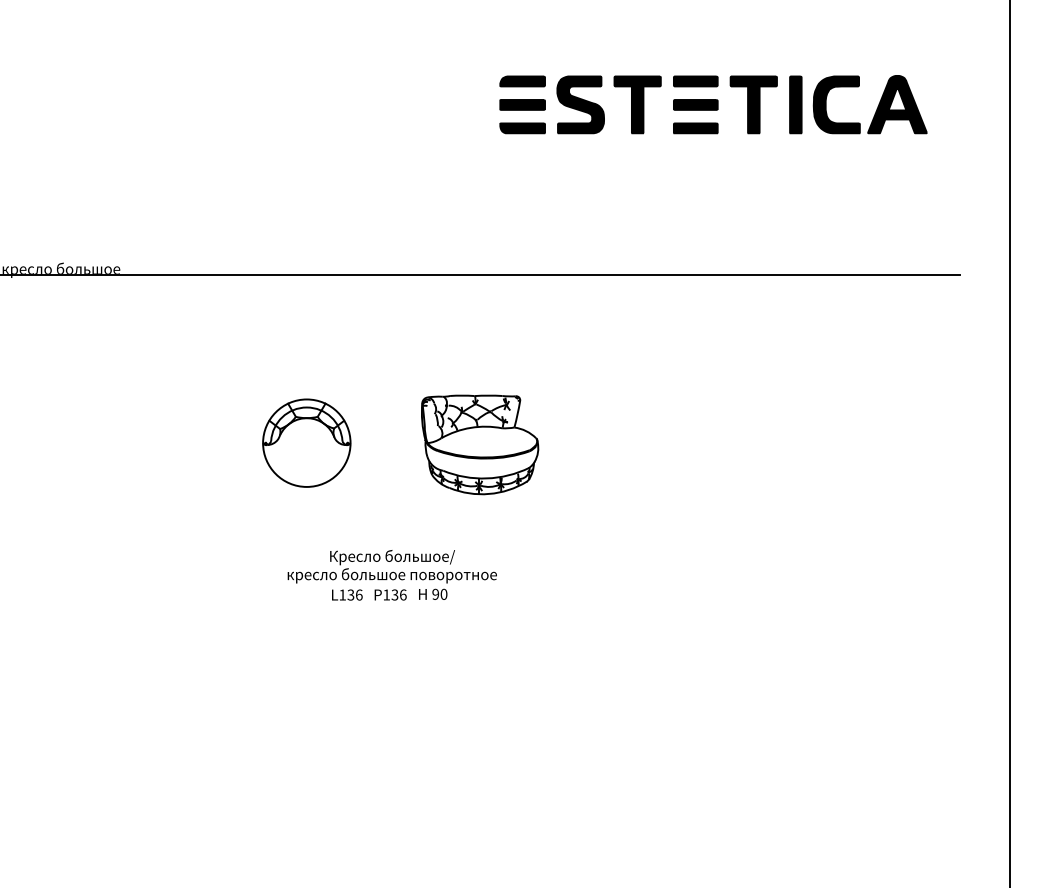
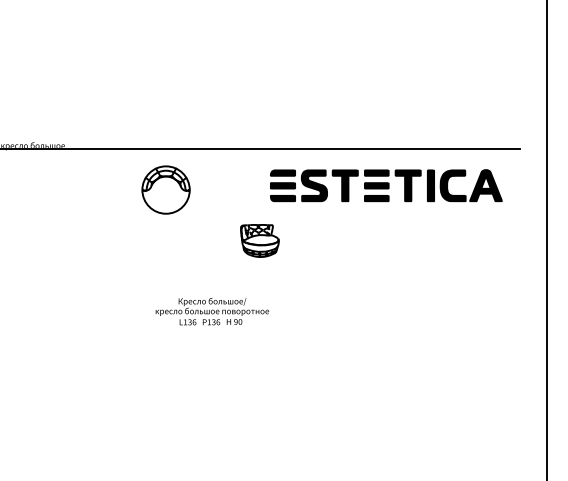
part: (713, 104) -> (386, 185), moved
part: (305, 442) -> (165, 189), moved
part: (479, 444) -> (259, 240), size x0.6

